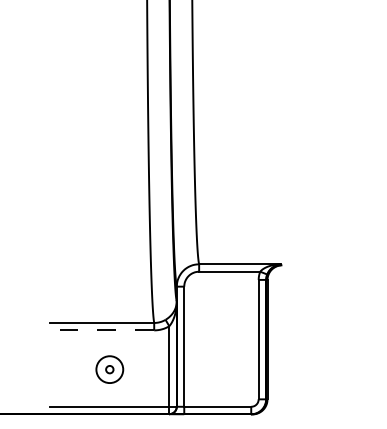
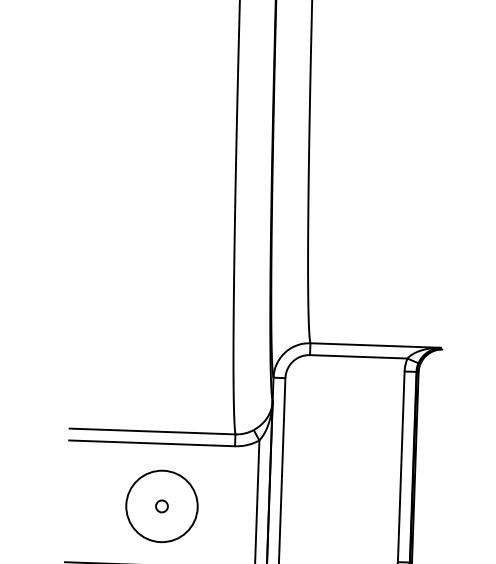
line: (102, 330) -> (152, 443), dashed -> solid
circle: (109, 369) -> (161, 506), size x1.67

